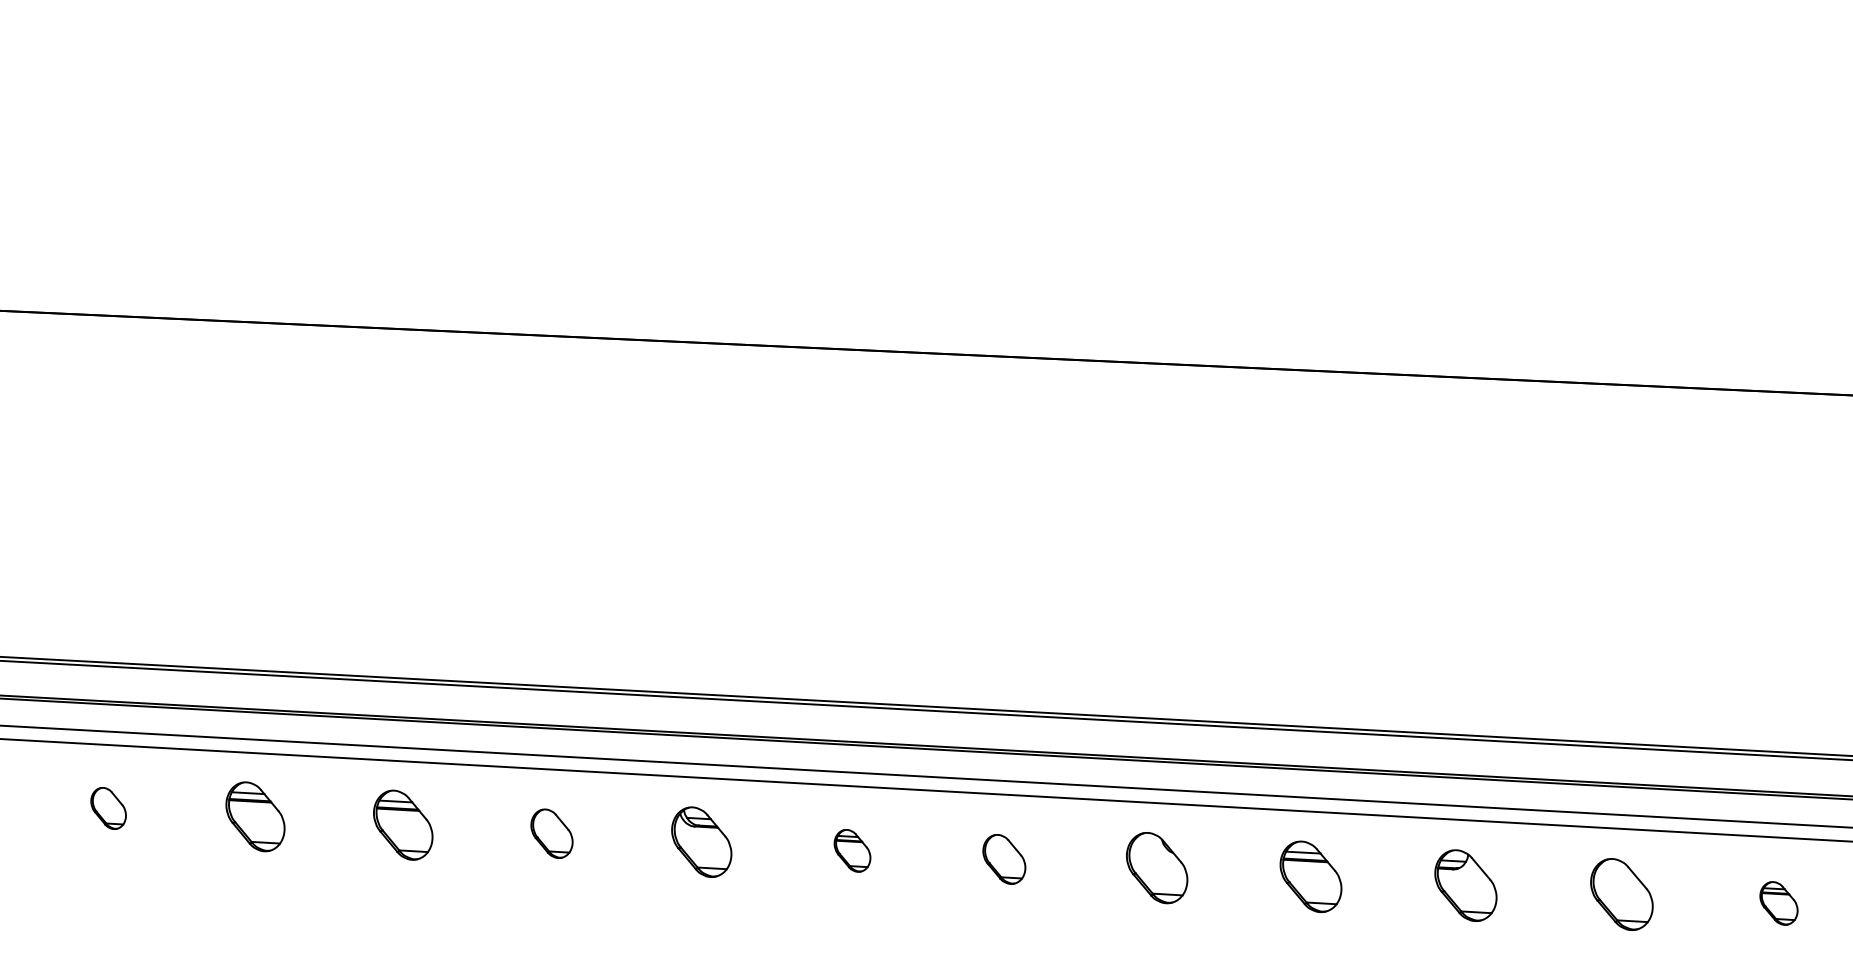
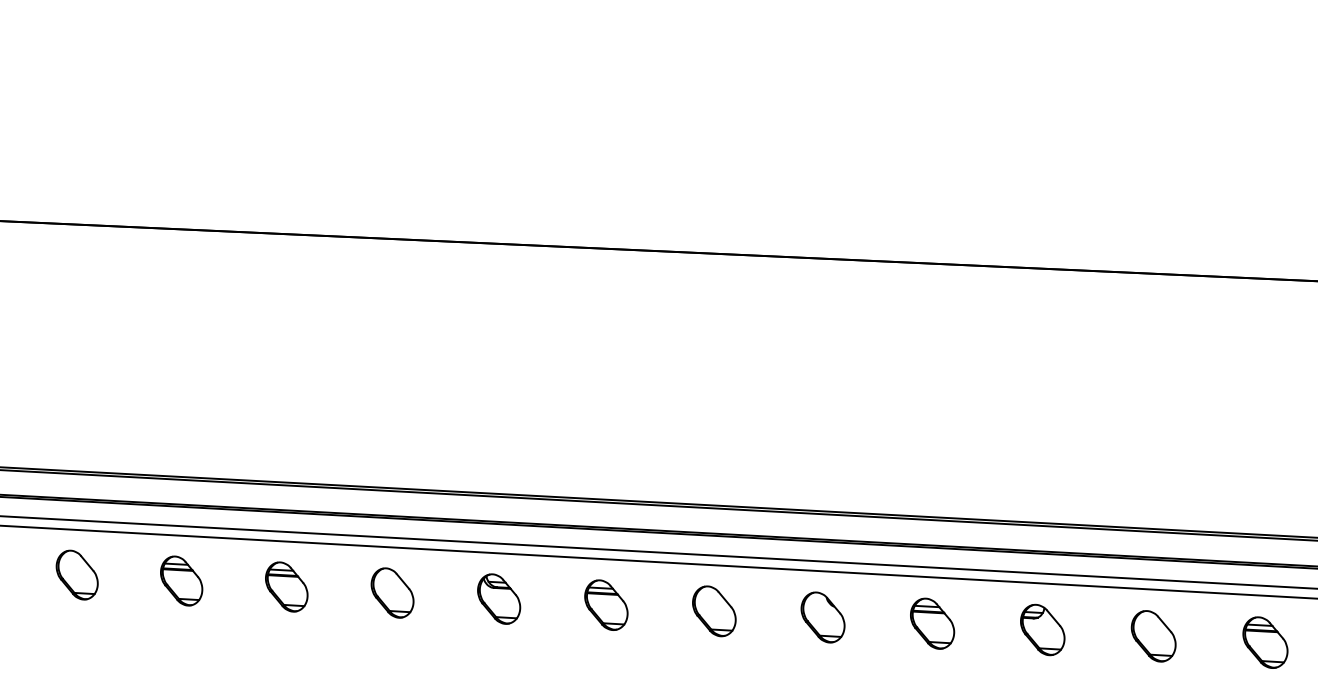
part: (108, 808) -> (77, 575), size x1.67
part: (551, 833) -> (392, 592), size x1.43
part: (852, 850) -> (606, 605), size x1.67
part: (1004, 859) -> (714, 611), size x1.43
part: (1778, 903) -> (1265, 642), size x1.67

